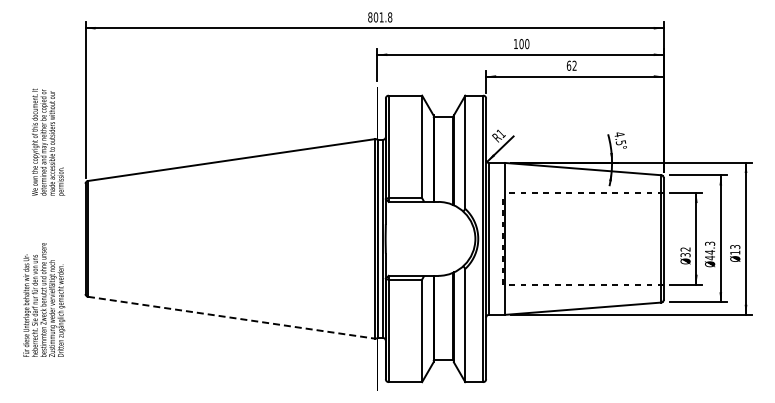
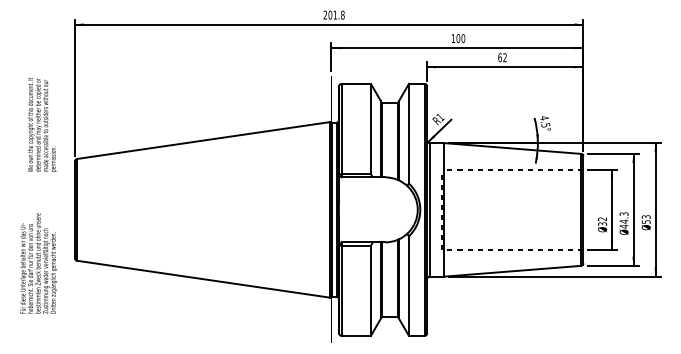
text: (370, 17) -> (325, 15), 801.8 -> 201.8
text: (735, 252) -> (646, 221), 13 -> 53
line: (232, 317) -> (204, 278), dashed -> solid

